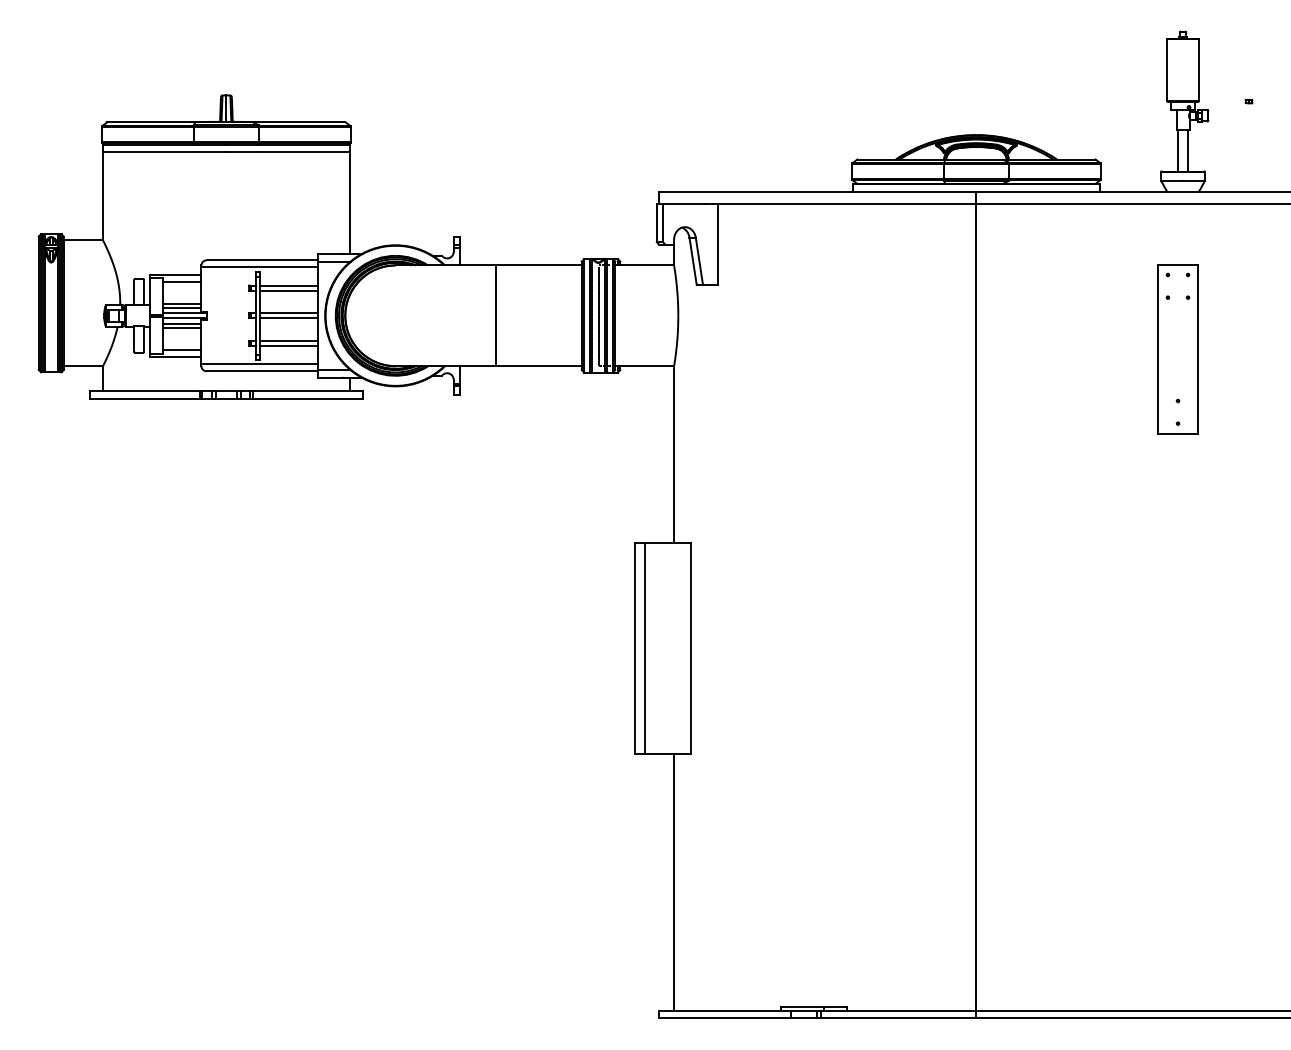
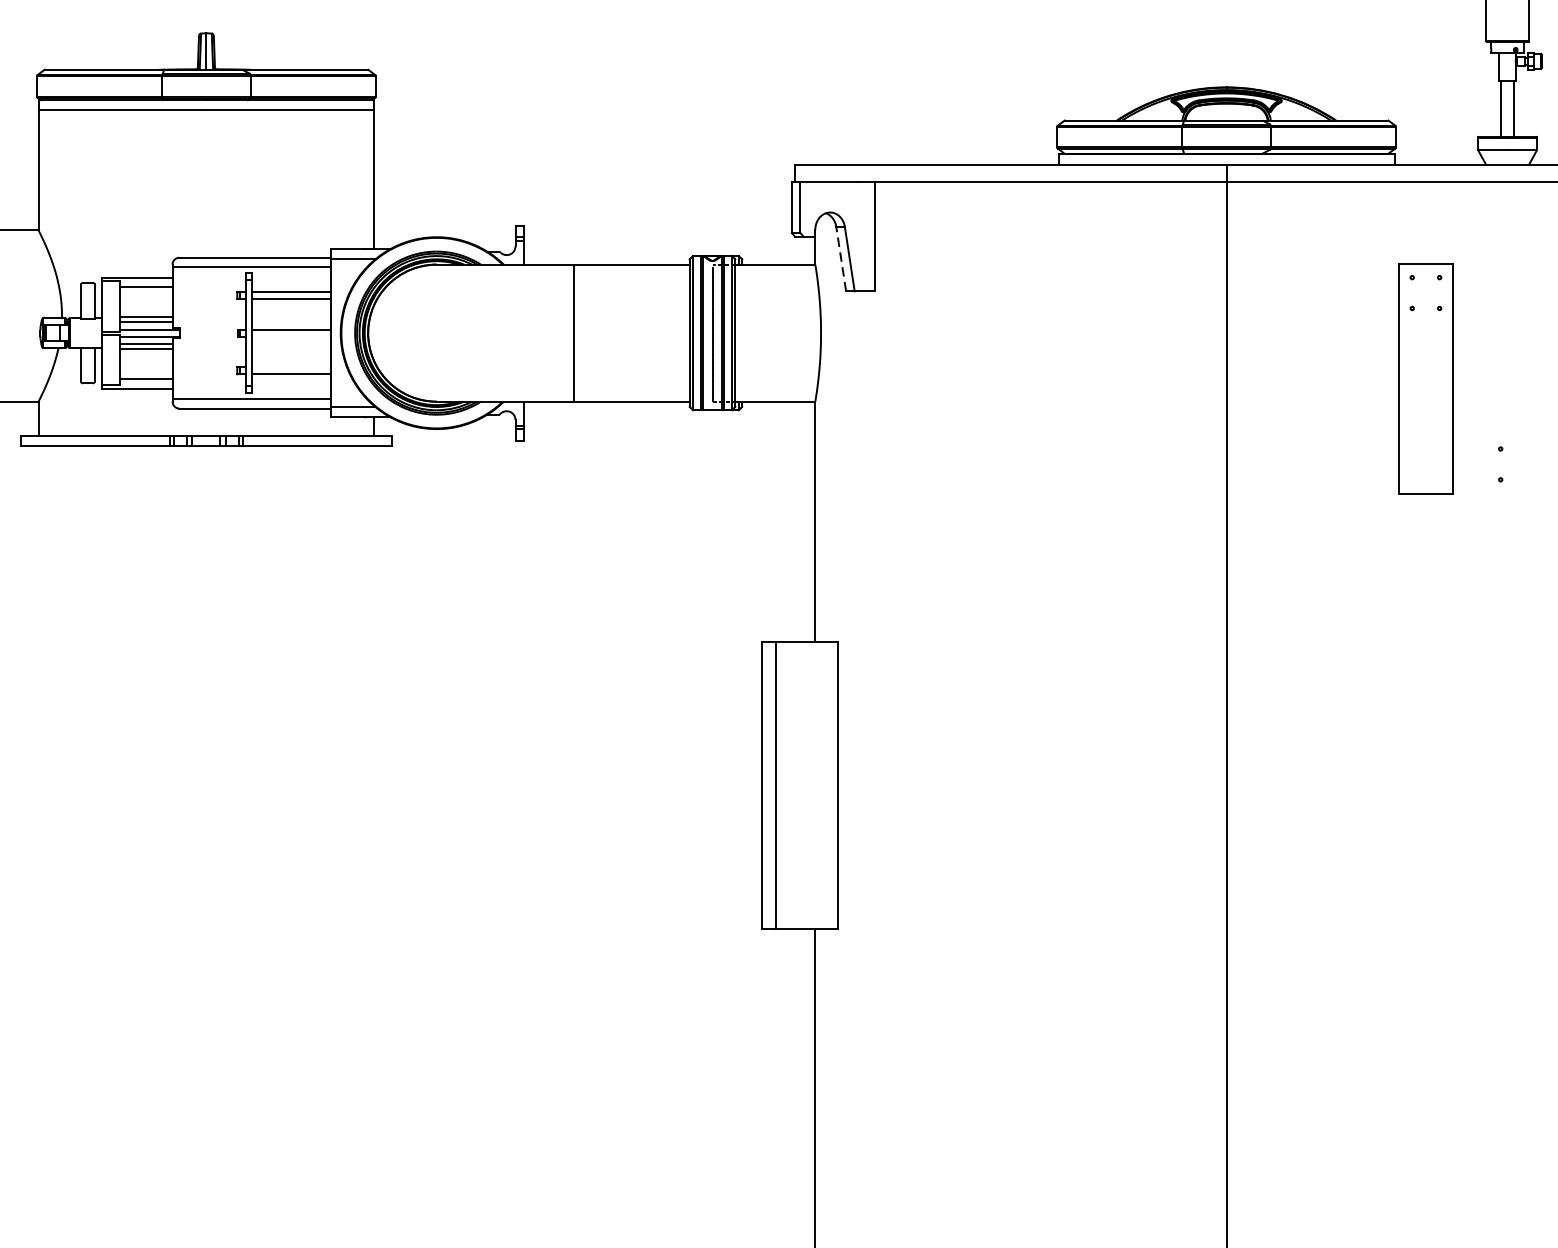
line: (693, 260) -> (841, 257), solid -> dashed
line: (288, 318) -> (290, 336), removed
line: (288, 341) -> (290, 368), removed
part: (1177, 349) -> (1425, 378), moved

